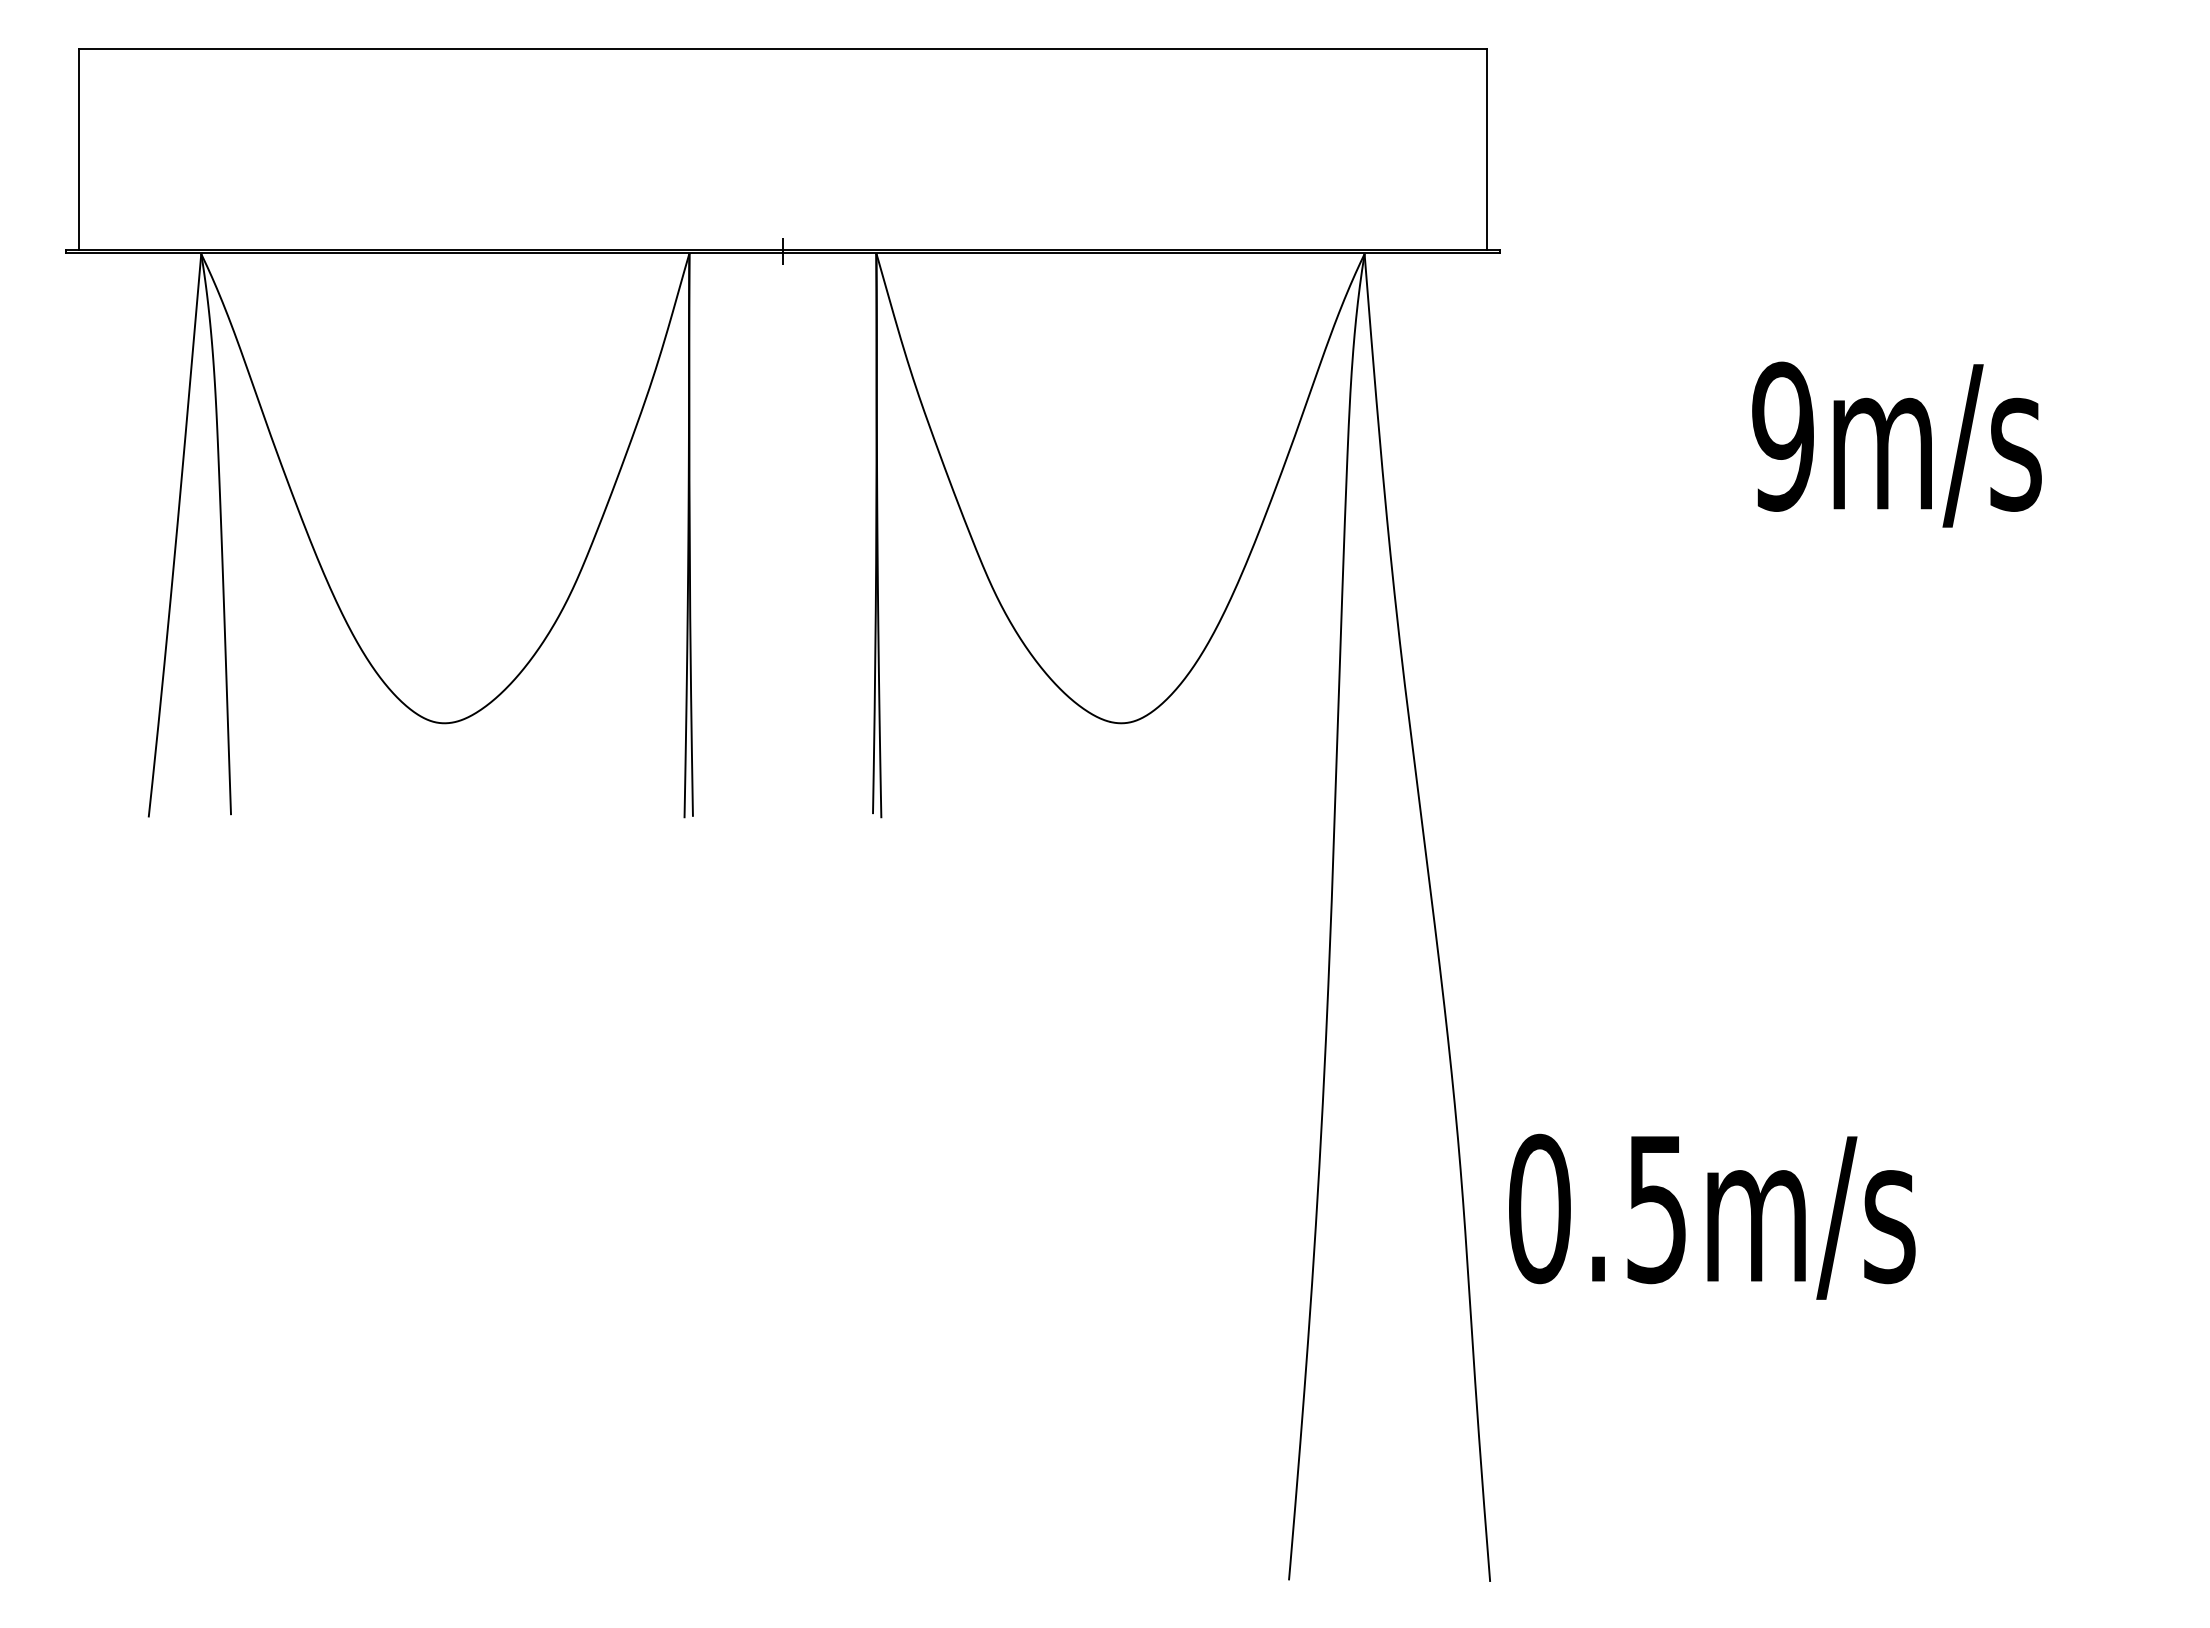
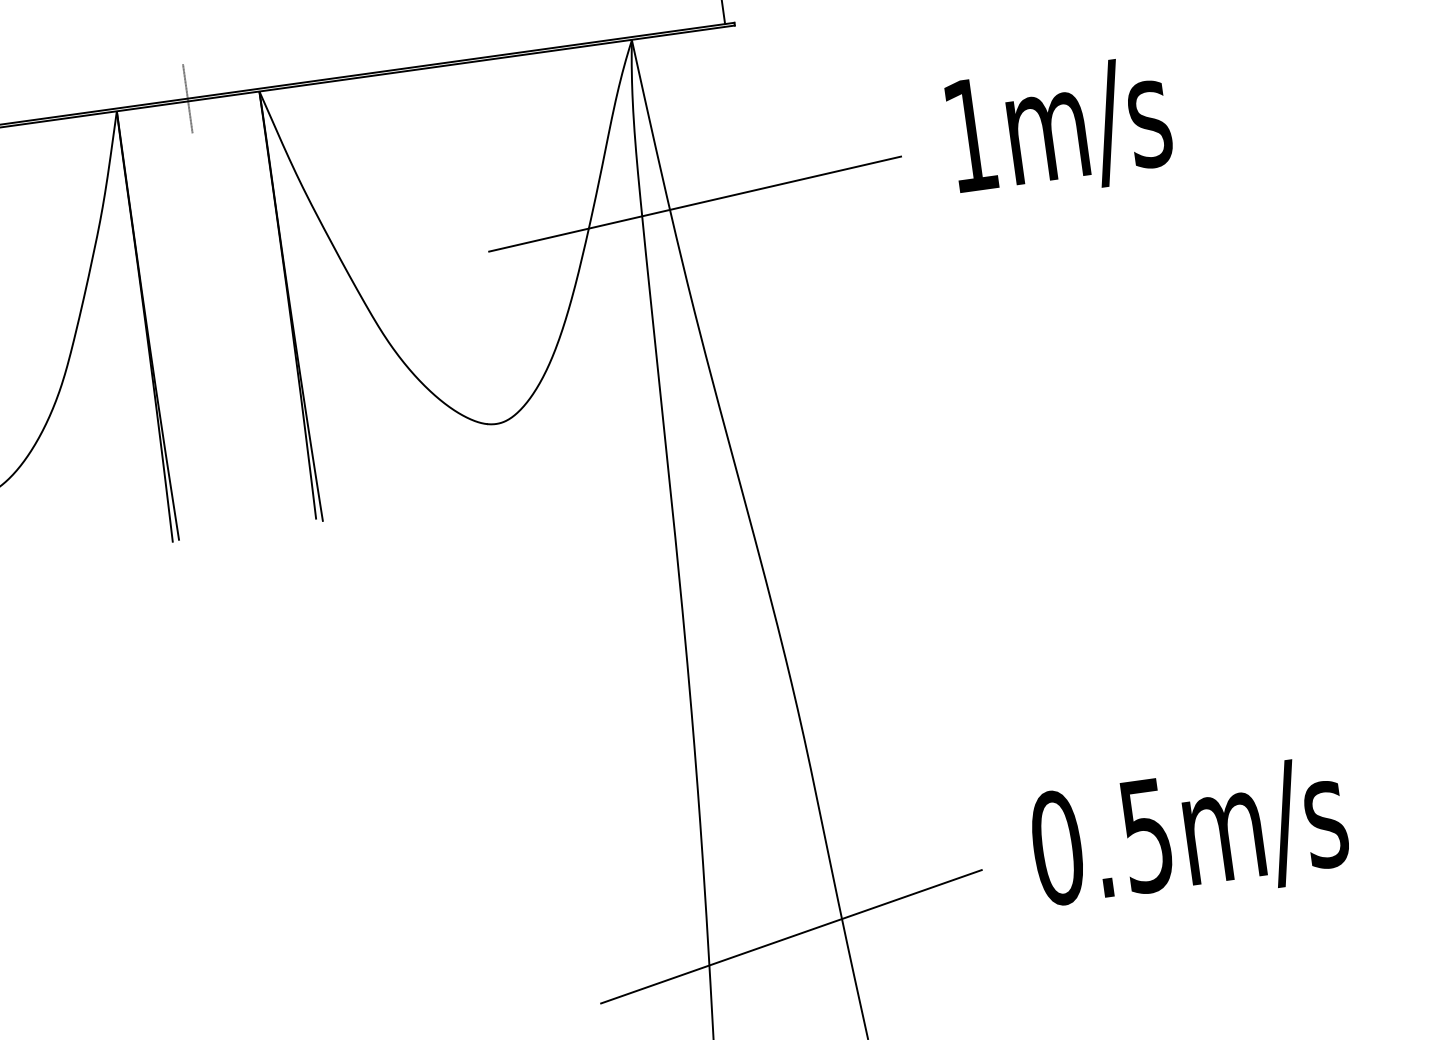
text: (1782, 436) -> (970, 135), 9m/s -> 1m/s
line: (1416, 475) -> (694, 203), added
text: (1712, 1216) -> (1190, 835), moved
line: (1409, 1435) -> (791, 936), added

